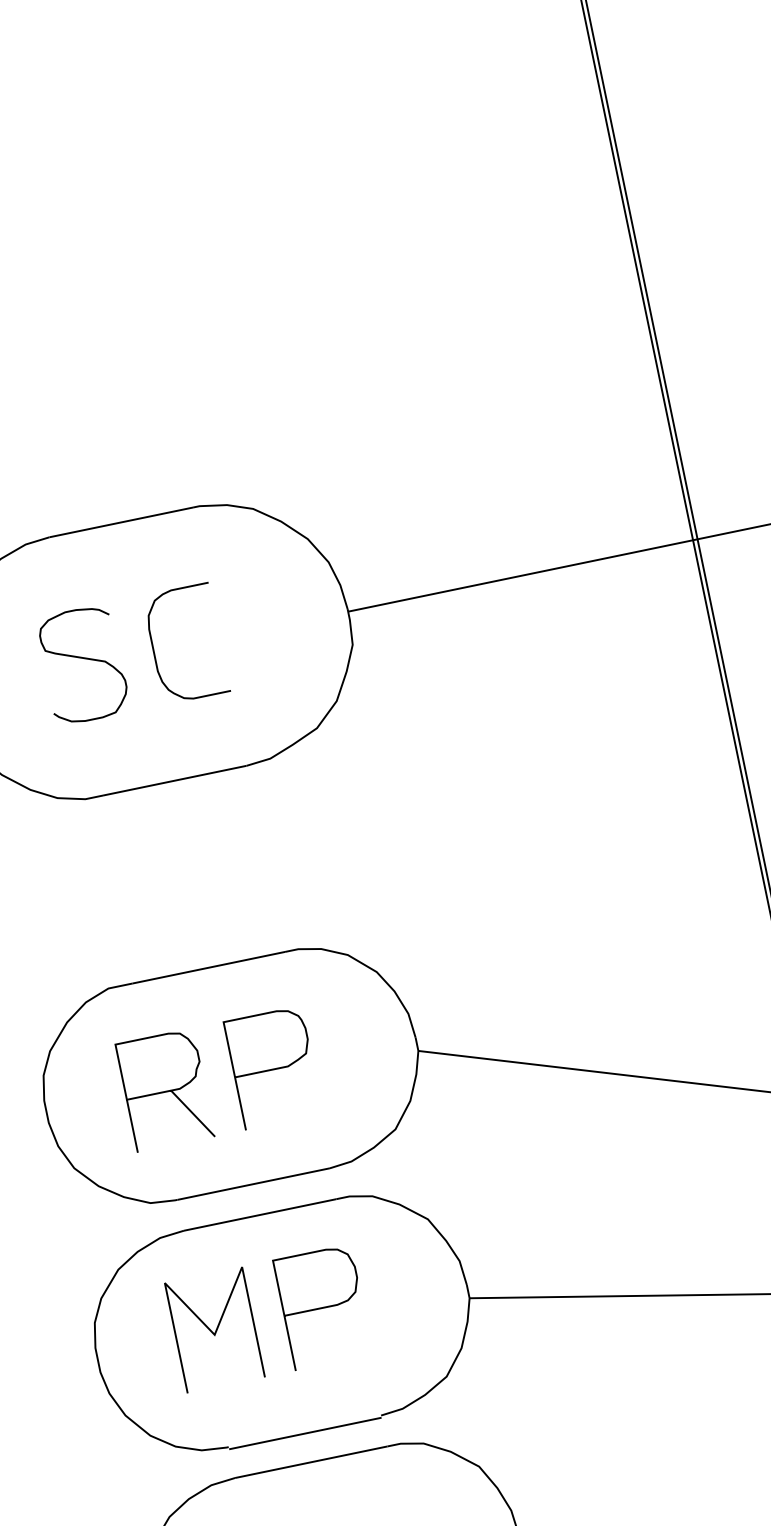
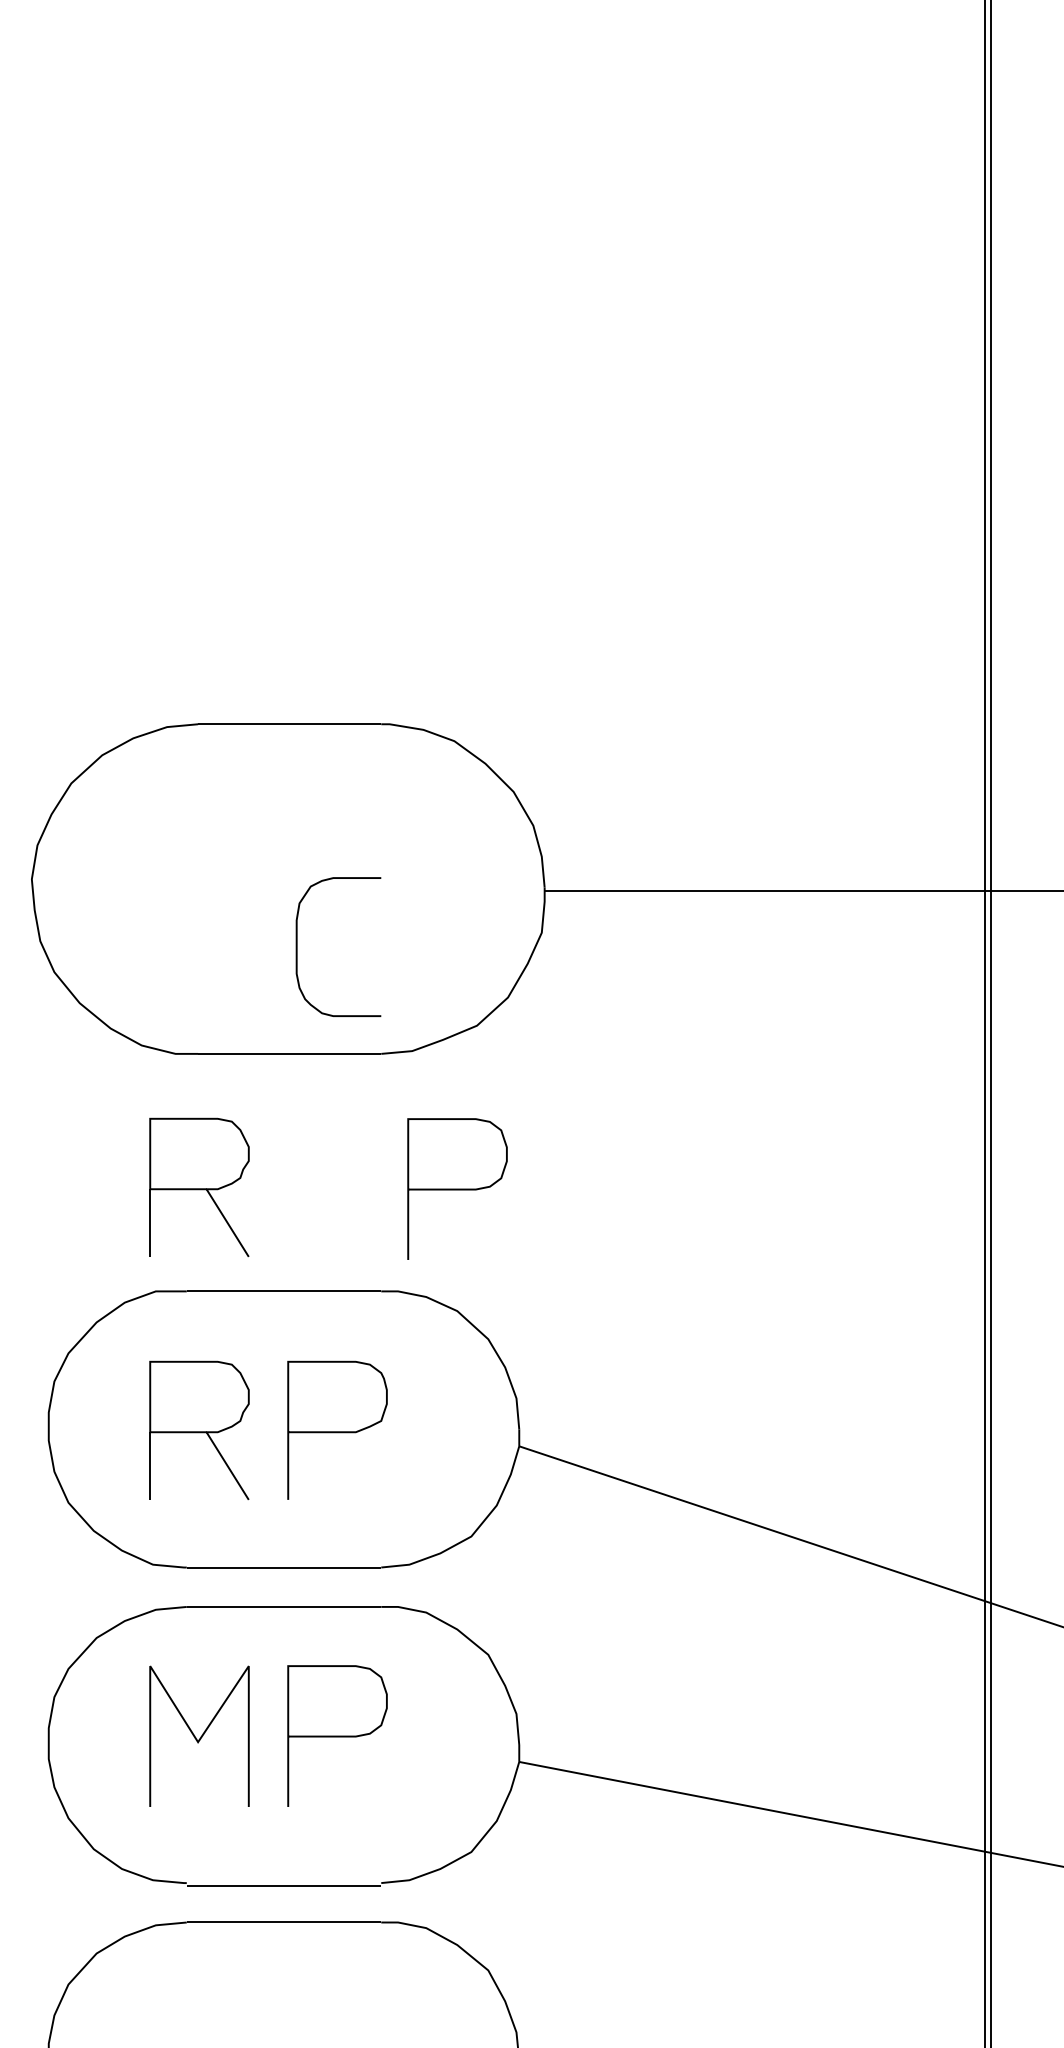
curve: (154, 649) -> (297, 946), moved
curve: (82, 658) -> (207, 881), removed
curve: (328, 858) -> (457, 1188), added
part: (125, 900) -> (199, 1187), added

